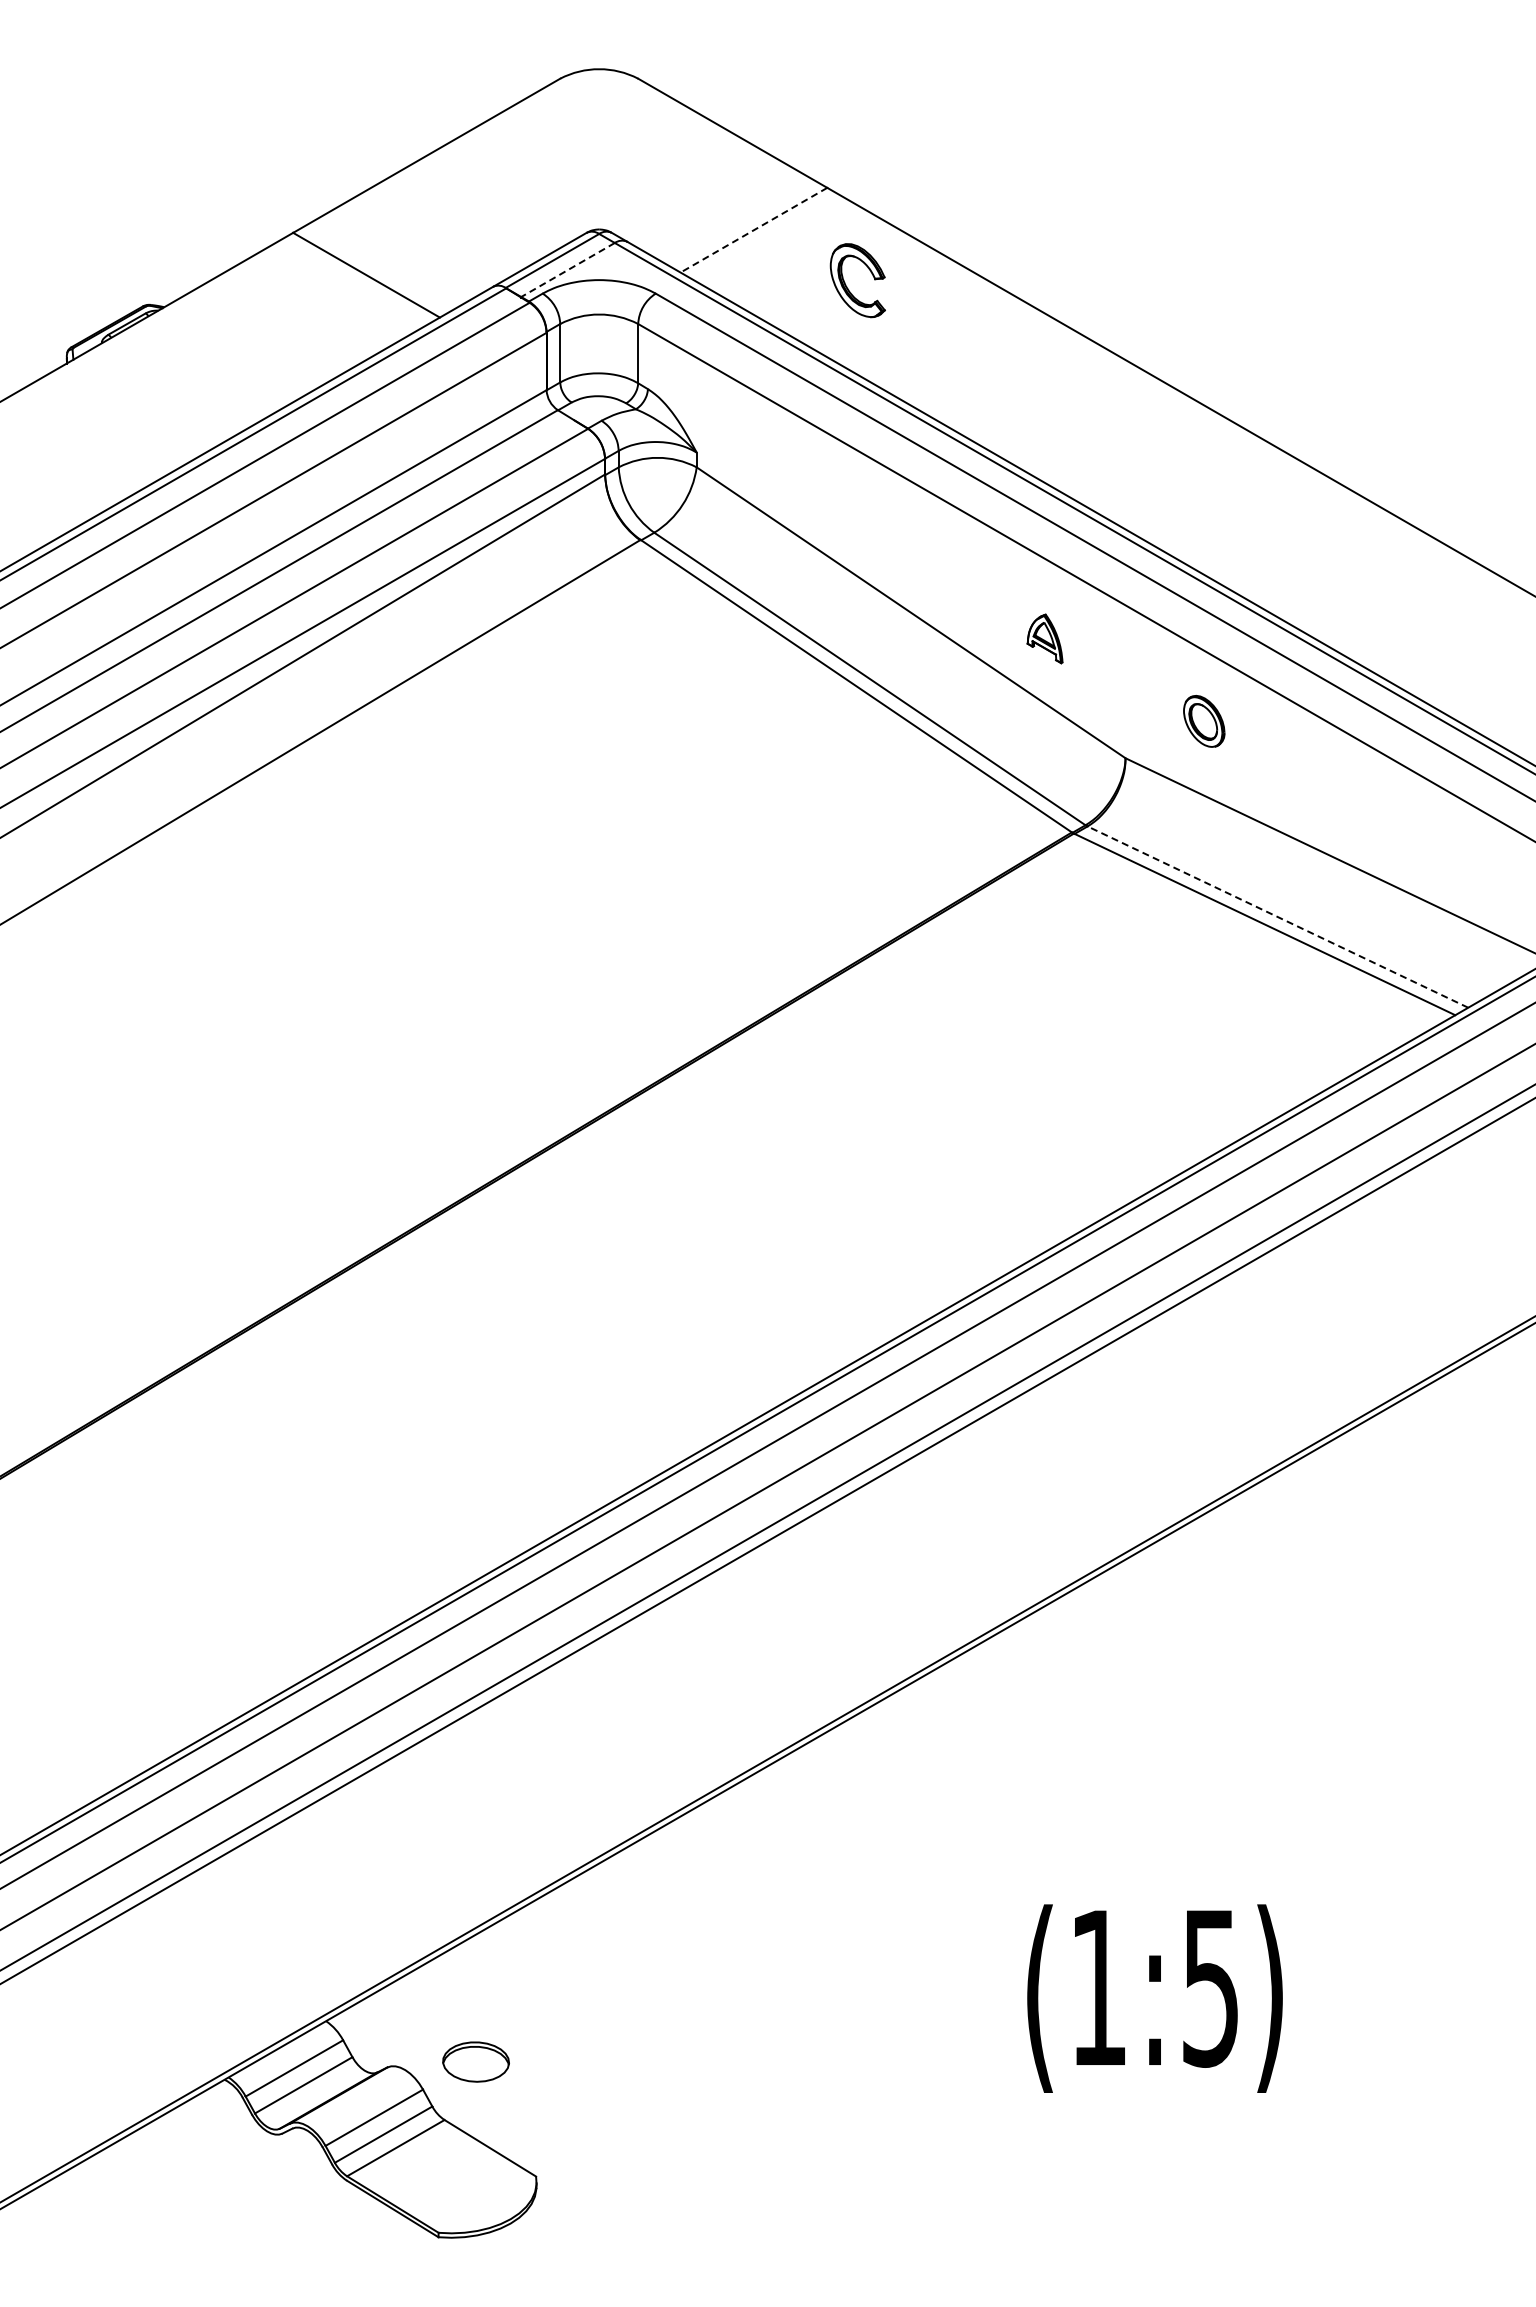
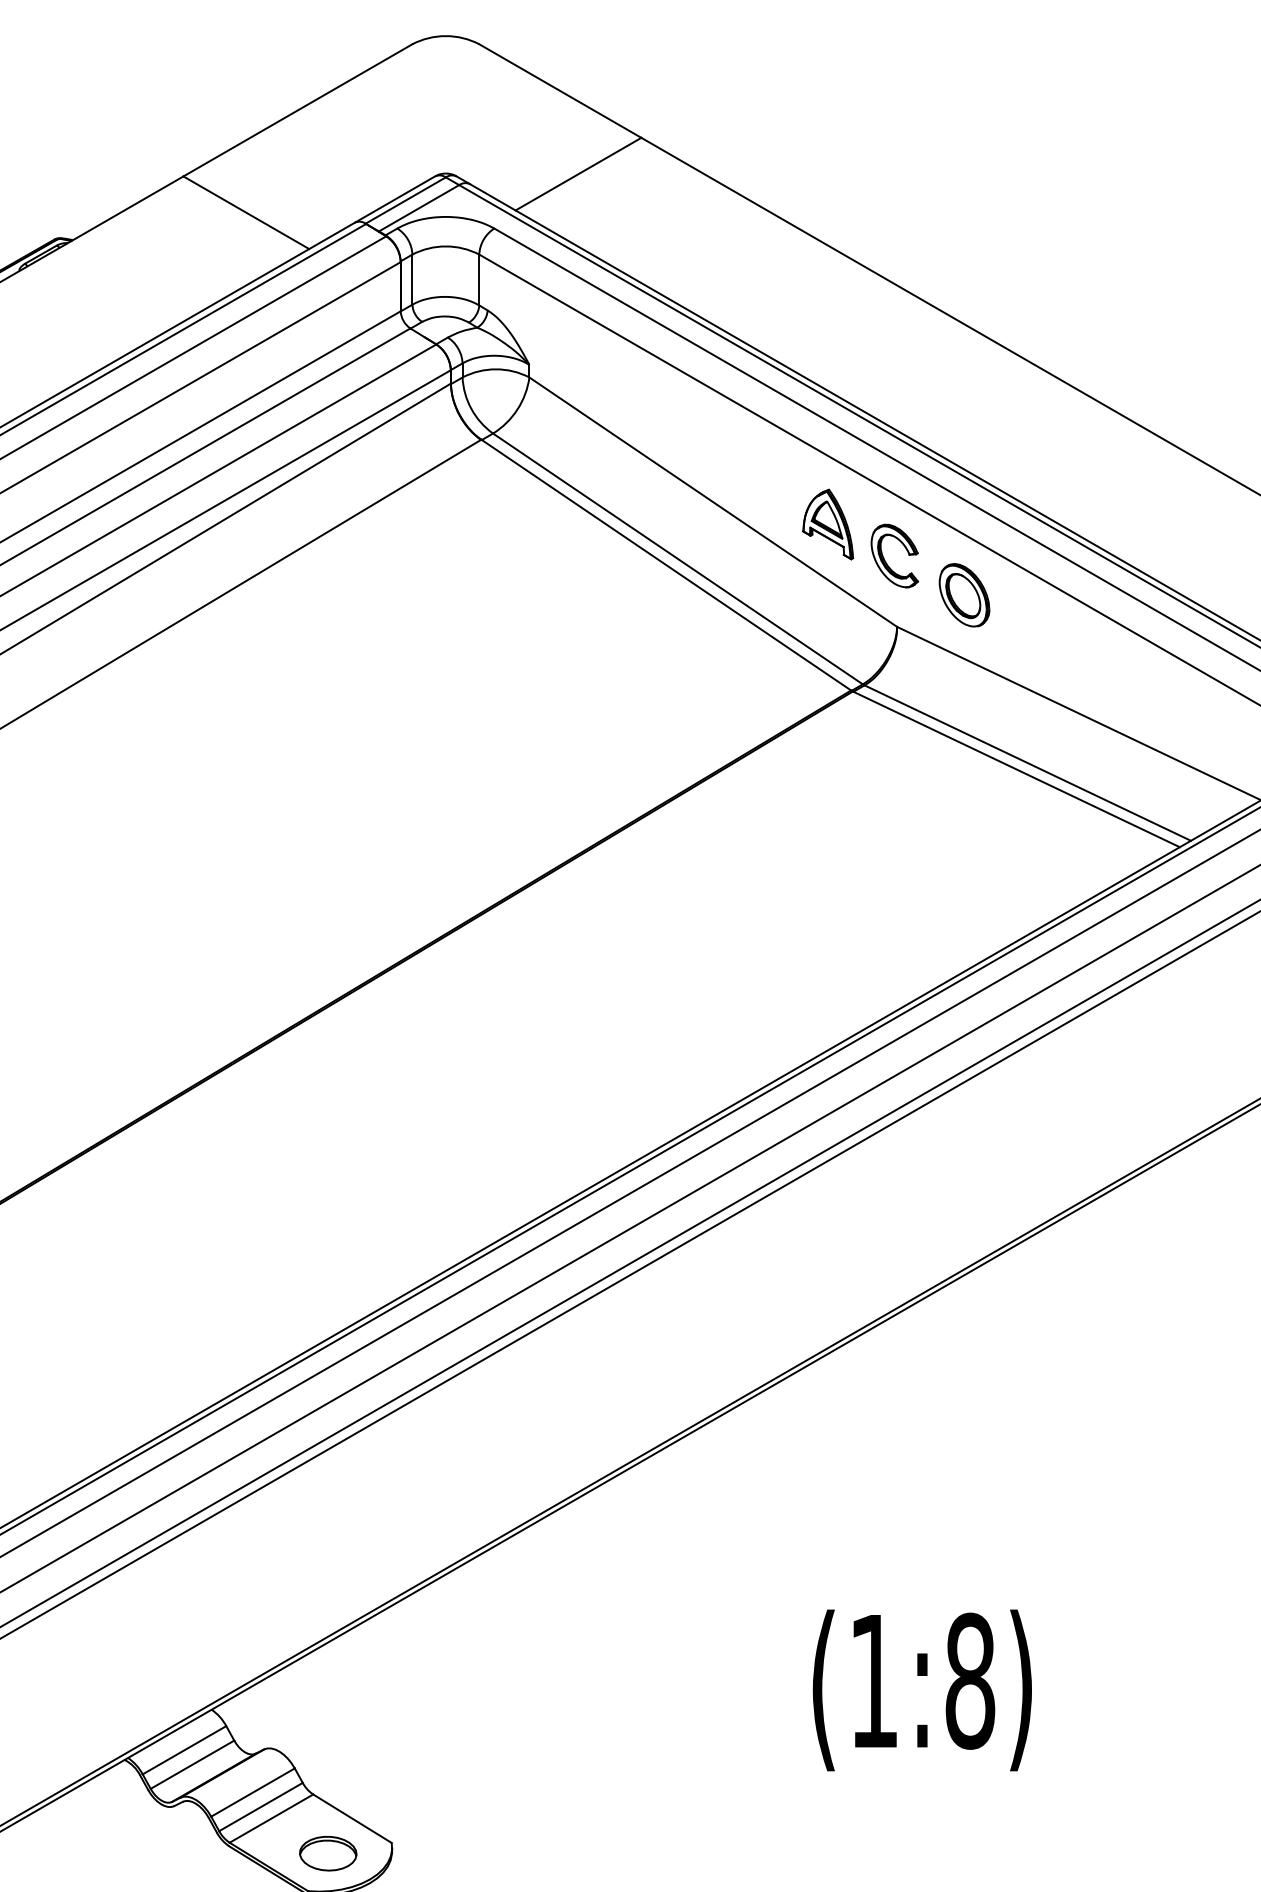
line: (753, 230) -> (578, 174), dashed -> solid
line: (567, 270) -> (418, 208), dashed -> solid
part: (847, 286) -> (885, 561), moved
part: (1044, 638) -> (827, 524), size x1.67
part: (1204, 721) -> (964, 595), size x1.43
line: (1277, 917) -> (1027, 763), dashed -> solid
text: (1210, 1987) -> (969, 1680), (1:5) -> (1:8)
part: (475, 2061) -> (327, 1853), moved

